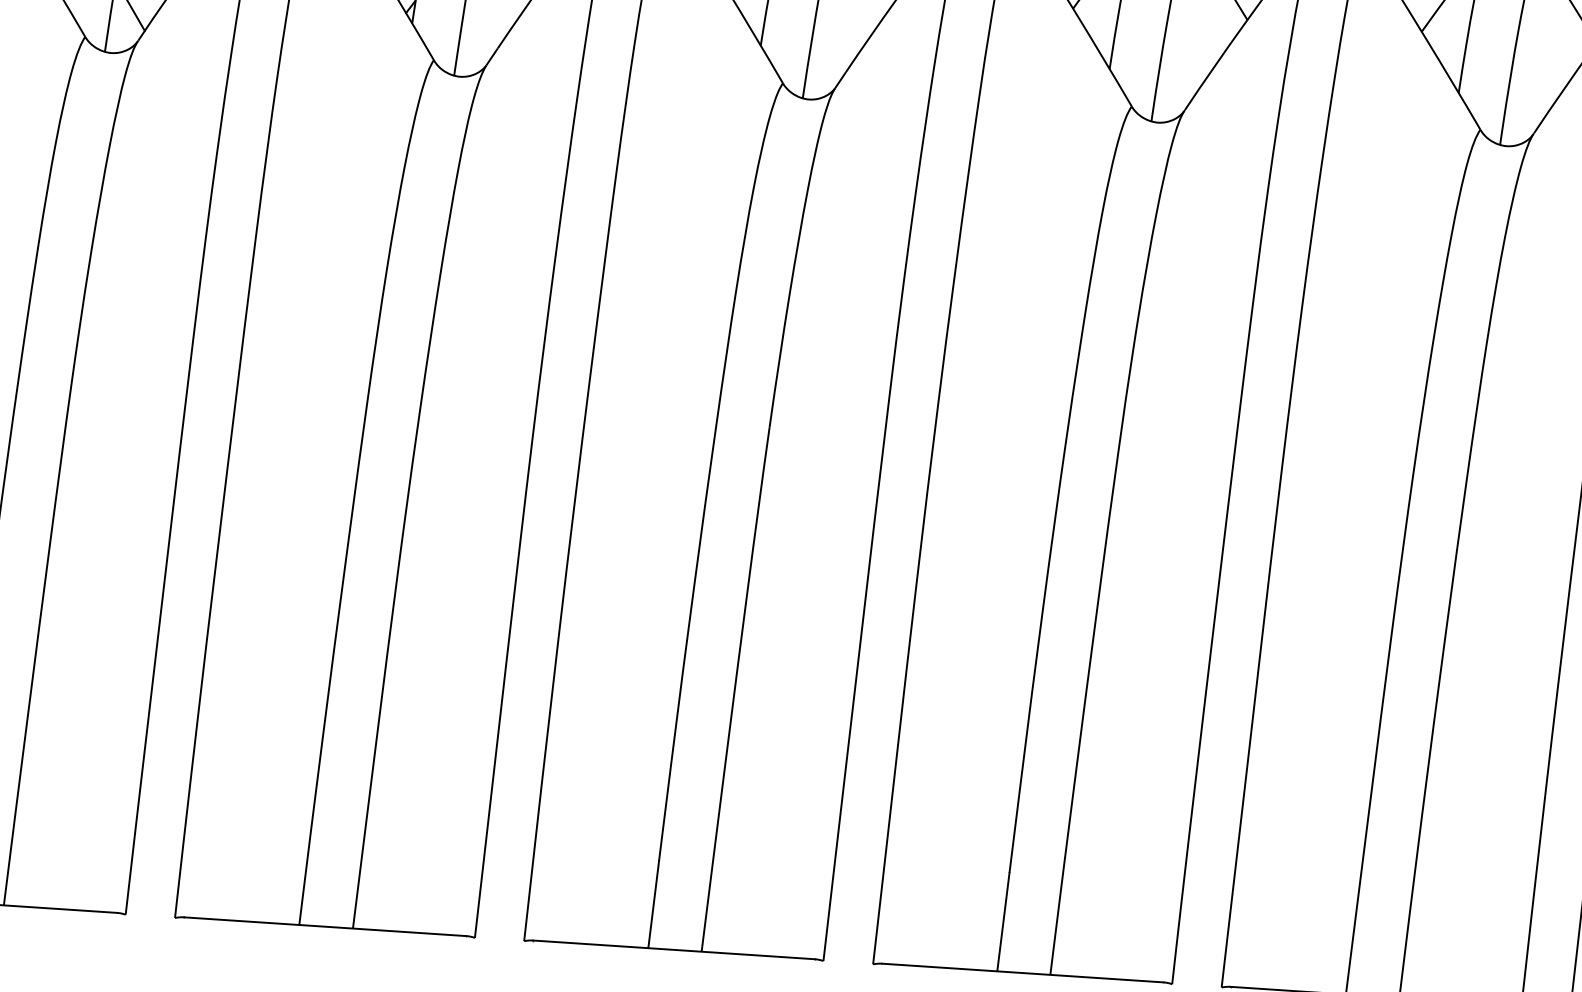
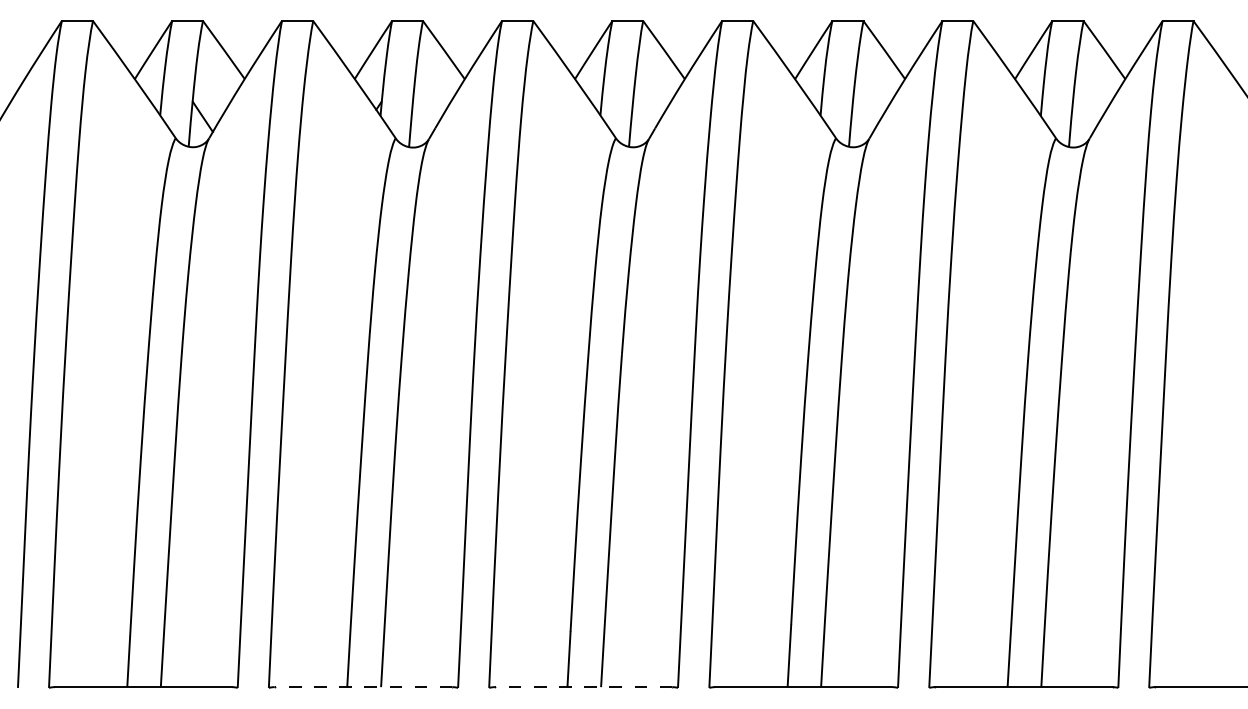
line: (325, 927) -> (363, 687), solid -> dashed
line: (673, 950) -> (583, 687), solid -> dashed

